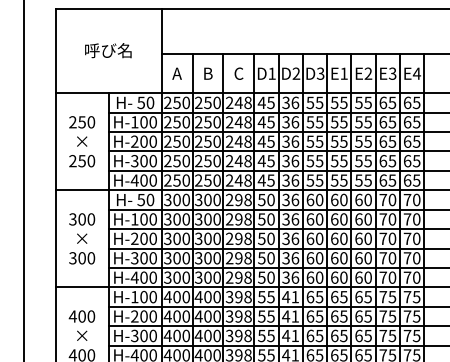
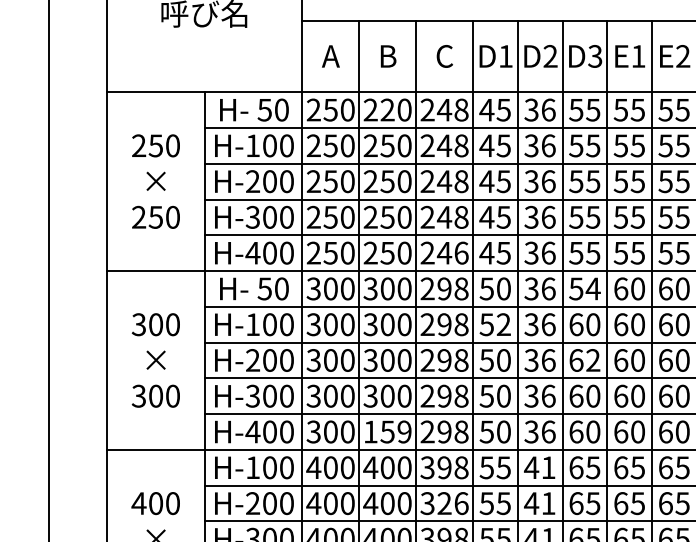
text: (207, 102) -> (386, 109), 250 -> 220
text: (247, 180) -> (460, 253), 248 -> 246
text: (314, 199) -> (583, 287), 60 -> 54
text: (270, 219) -> (502, 324), 50 -> 52
text: (319, 238) -> (593, 359), 60 -> 62
text: (207, 277) -> (386, 431), 300 -> 159
text: (243, 316) -> (453, 503), 398 -> 326

